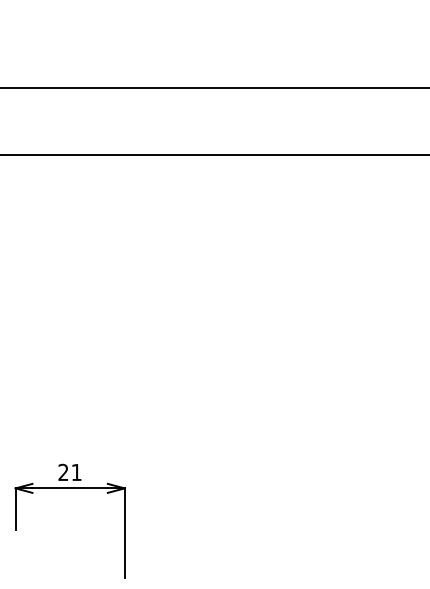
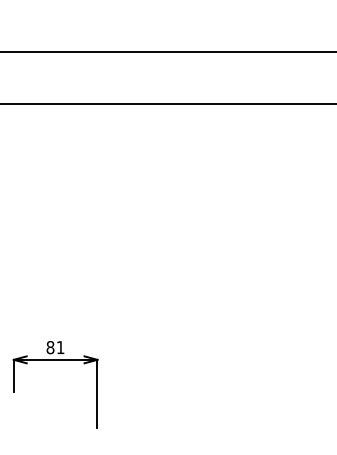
text: (63, 472) -> (50, 347), 21 -> 81

